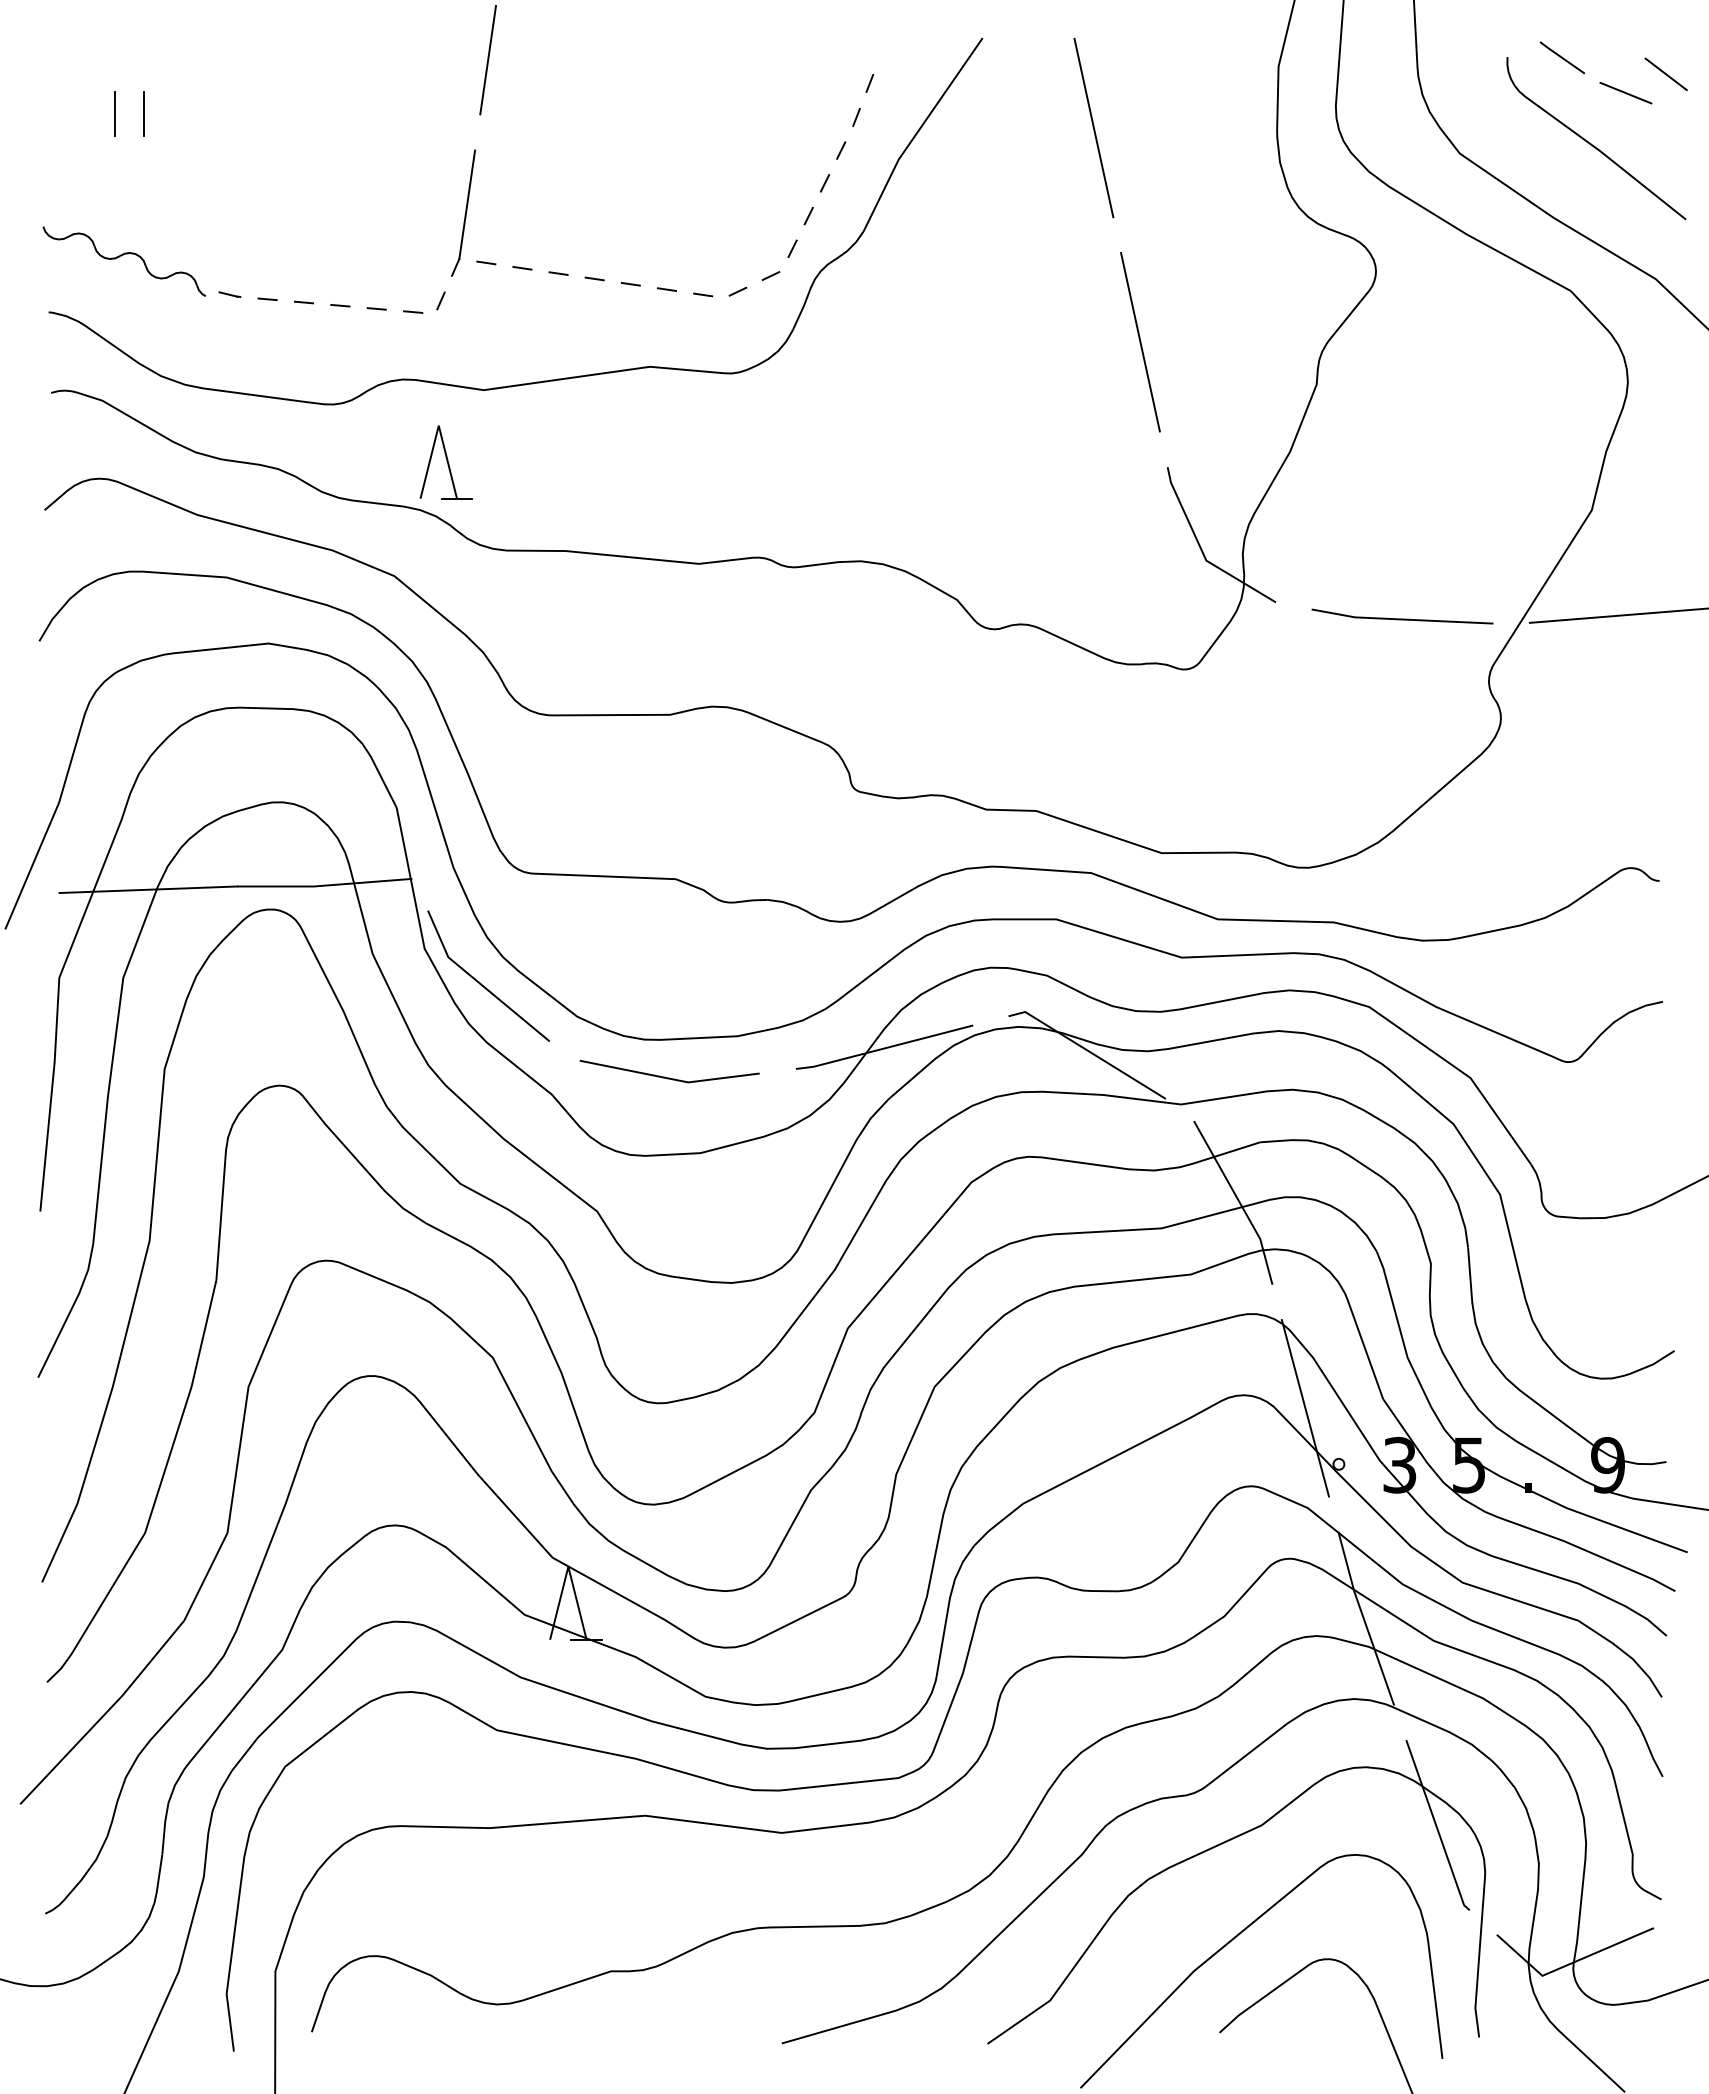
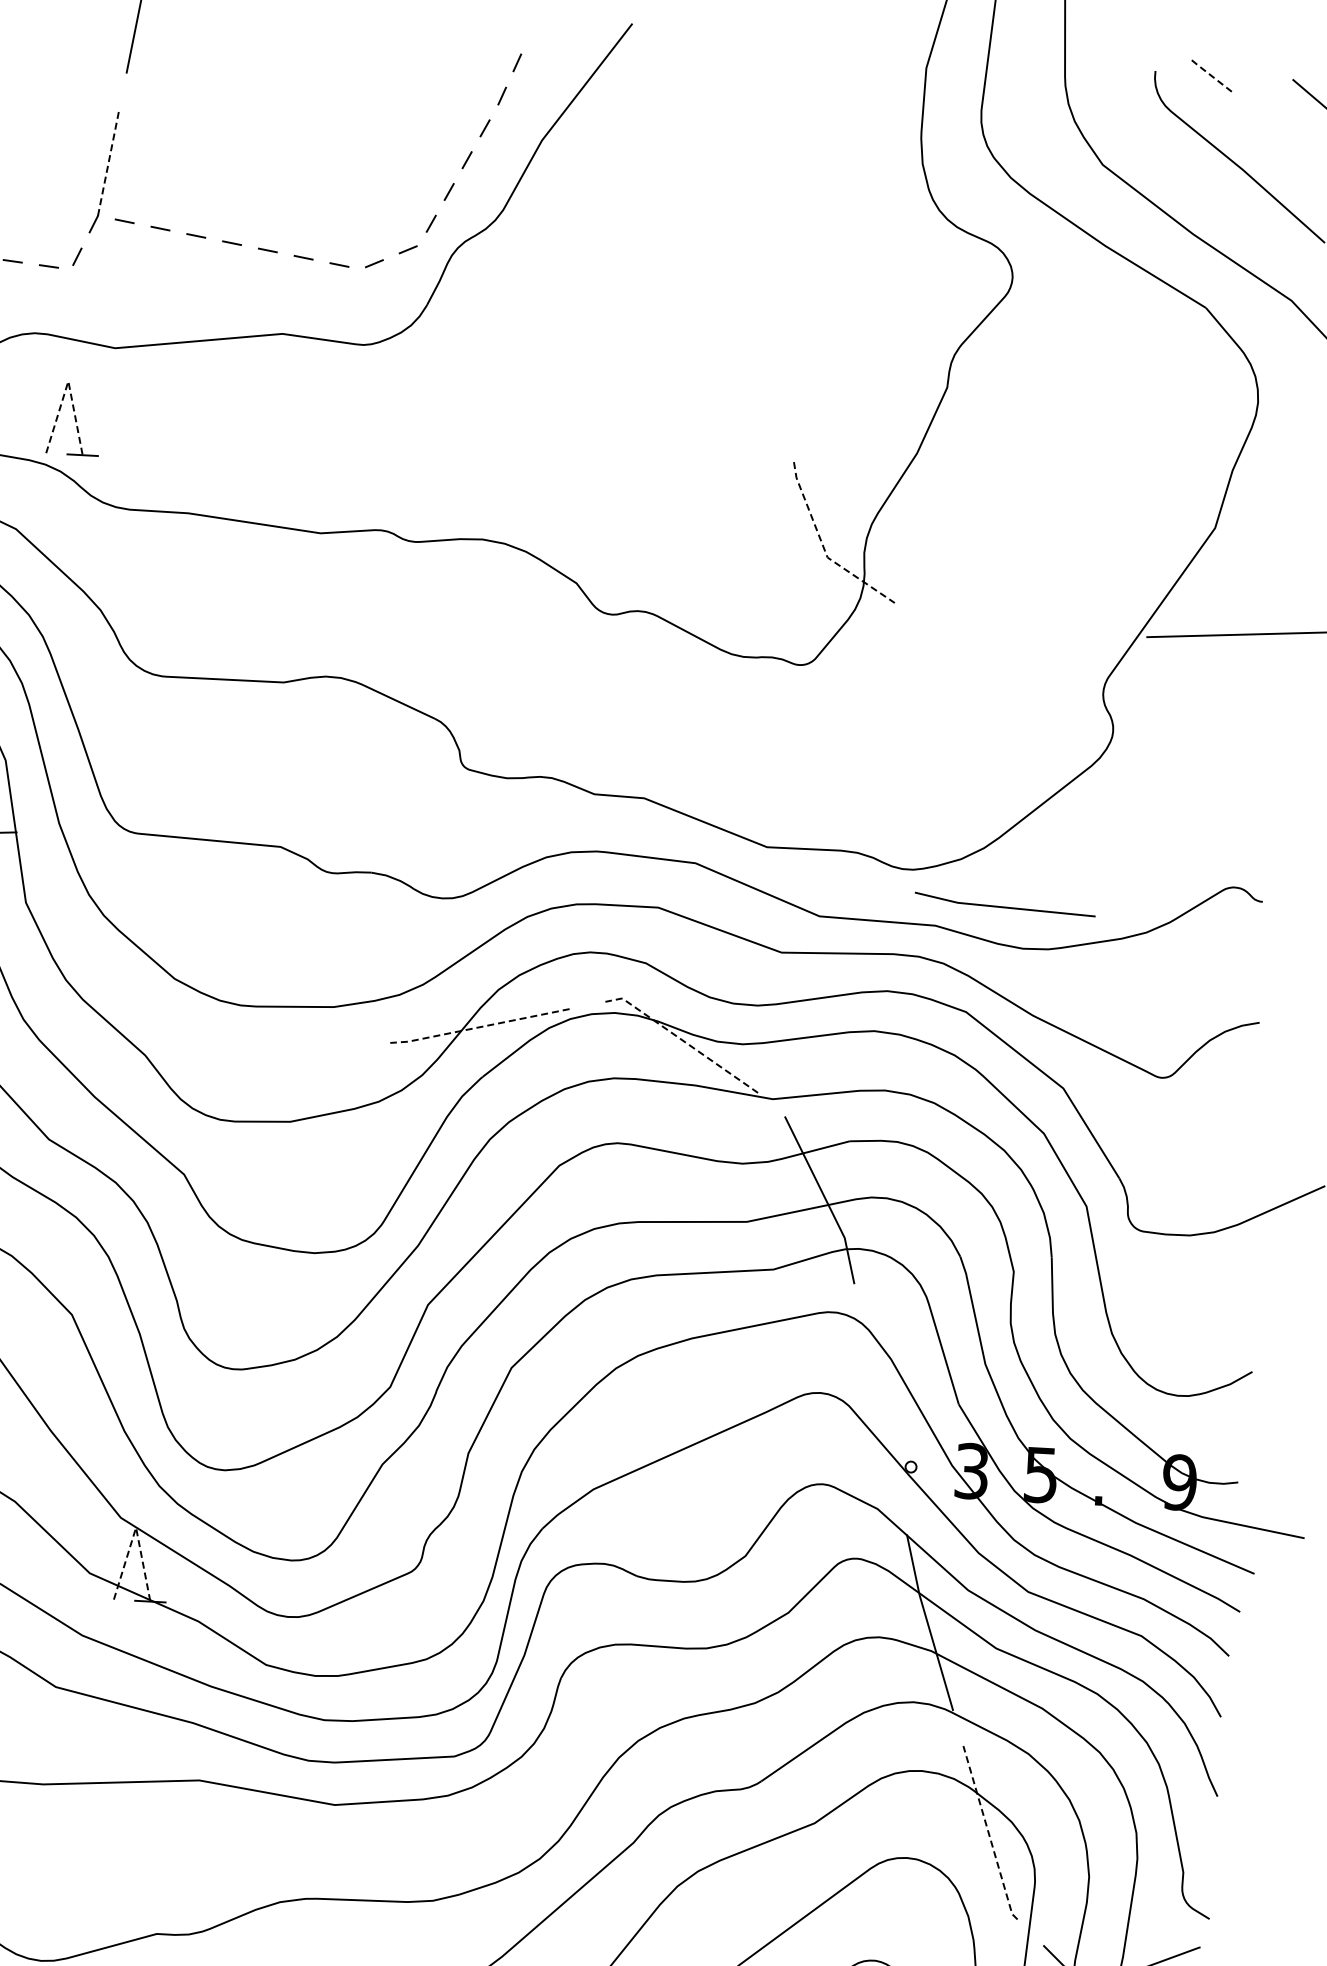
line: (1561, 57) -> (1209, 74), solid -> dashed
line: (1625, 92) -> (1271, 112), removed
line: (1093, 127) -> (738, 118), removed
line: (467, 204) -> (109, 161), solid -> dashed
line: (1140, 342) -> (773, 336), removed
line: (438, 425) -> (68, 381), solid -> dashed
line: (1202, 551) -> (824, 548), solid -> dashed
line: (1402, 618) -> (1005, 906), moved
line: (480, 982) -> (79, 939), removed
line: (884, 1048) -> (479, 1027), solid -> dashed
line: (1087, 1050) -> (682, 1040), solid -> dashed
line: (669, 1077) -> (263, 1044), removed
line: (1304, 1408) -> (879, 1409), removed
line: (568, 1566) -> (136, 1527), solid -> dashed
line: (1436, 1826) -> (988, 1833), solid -> dashed

